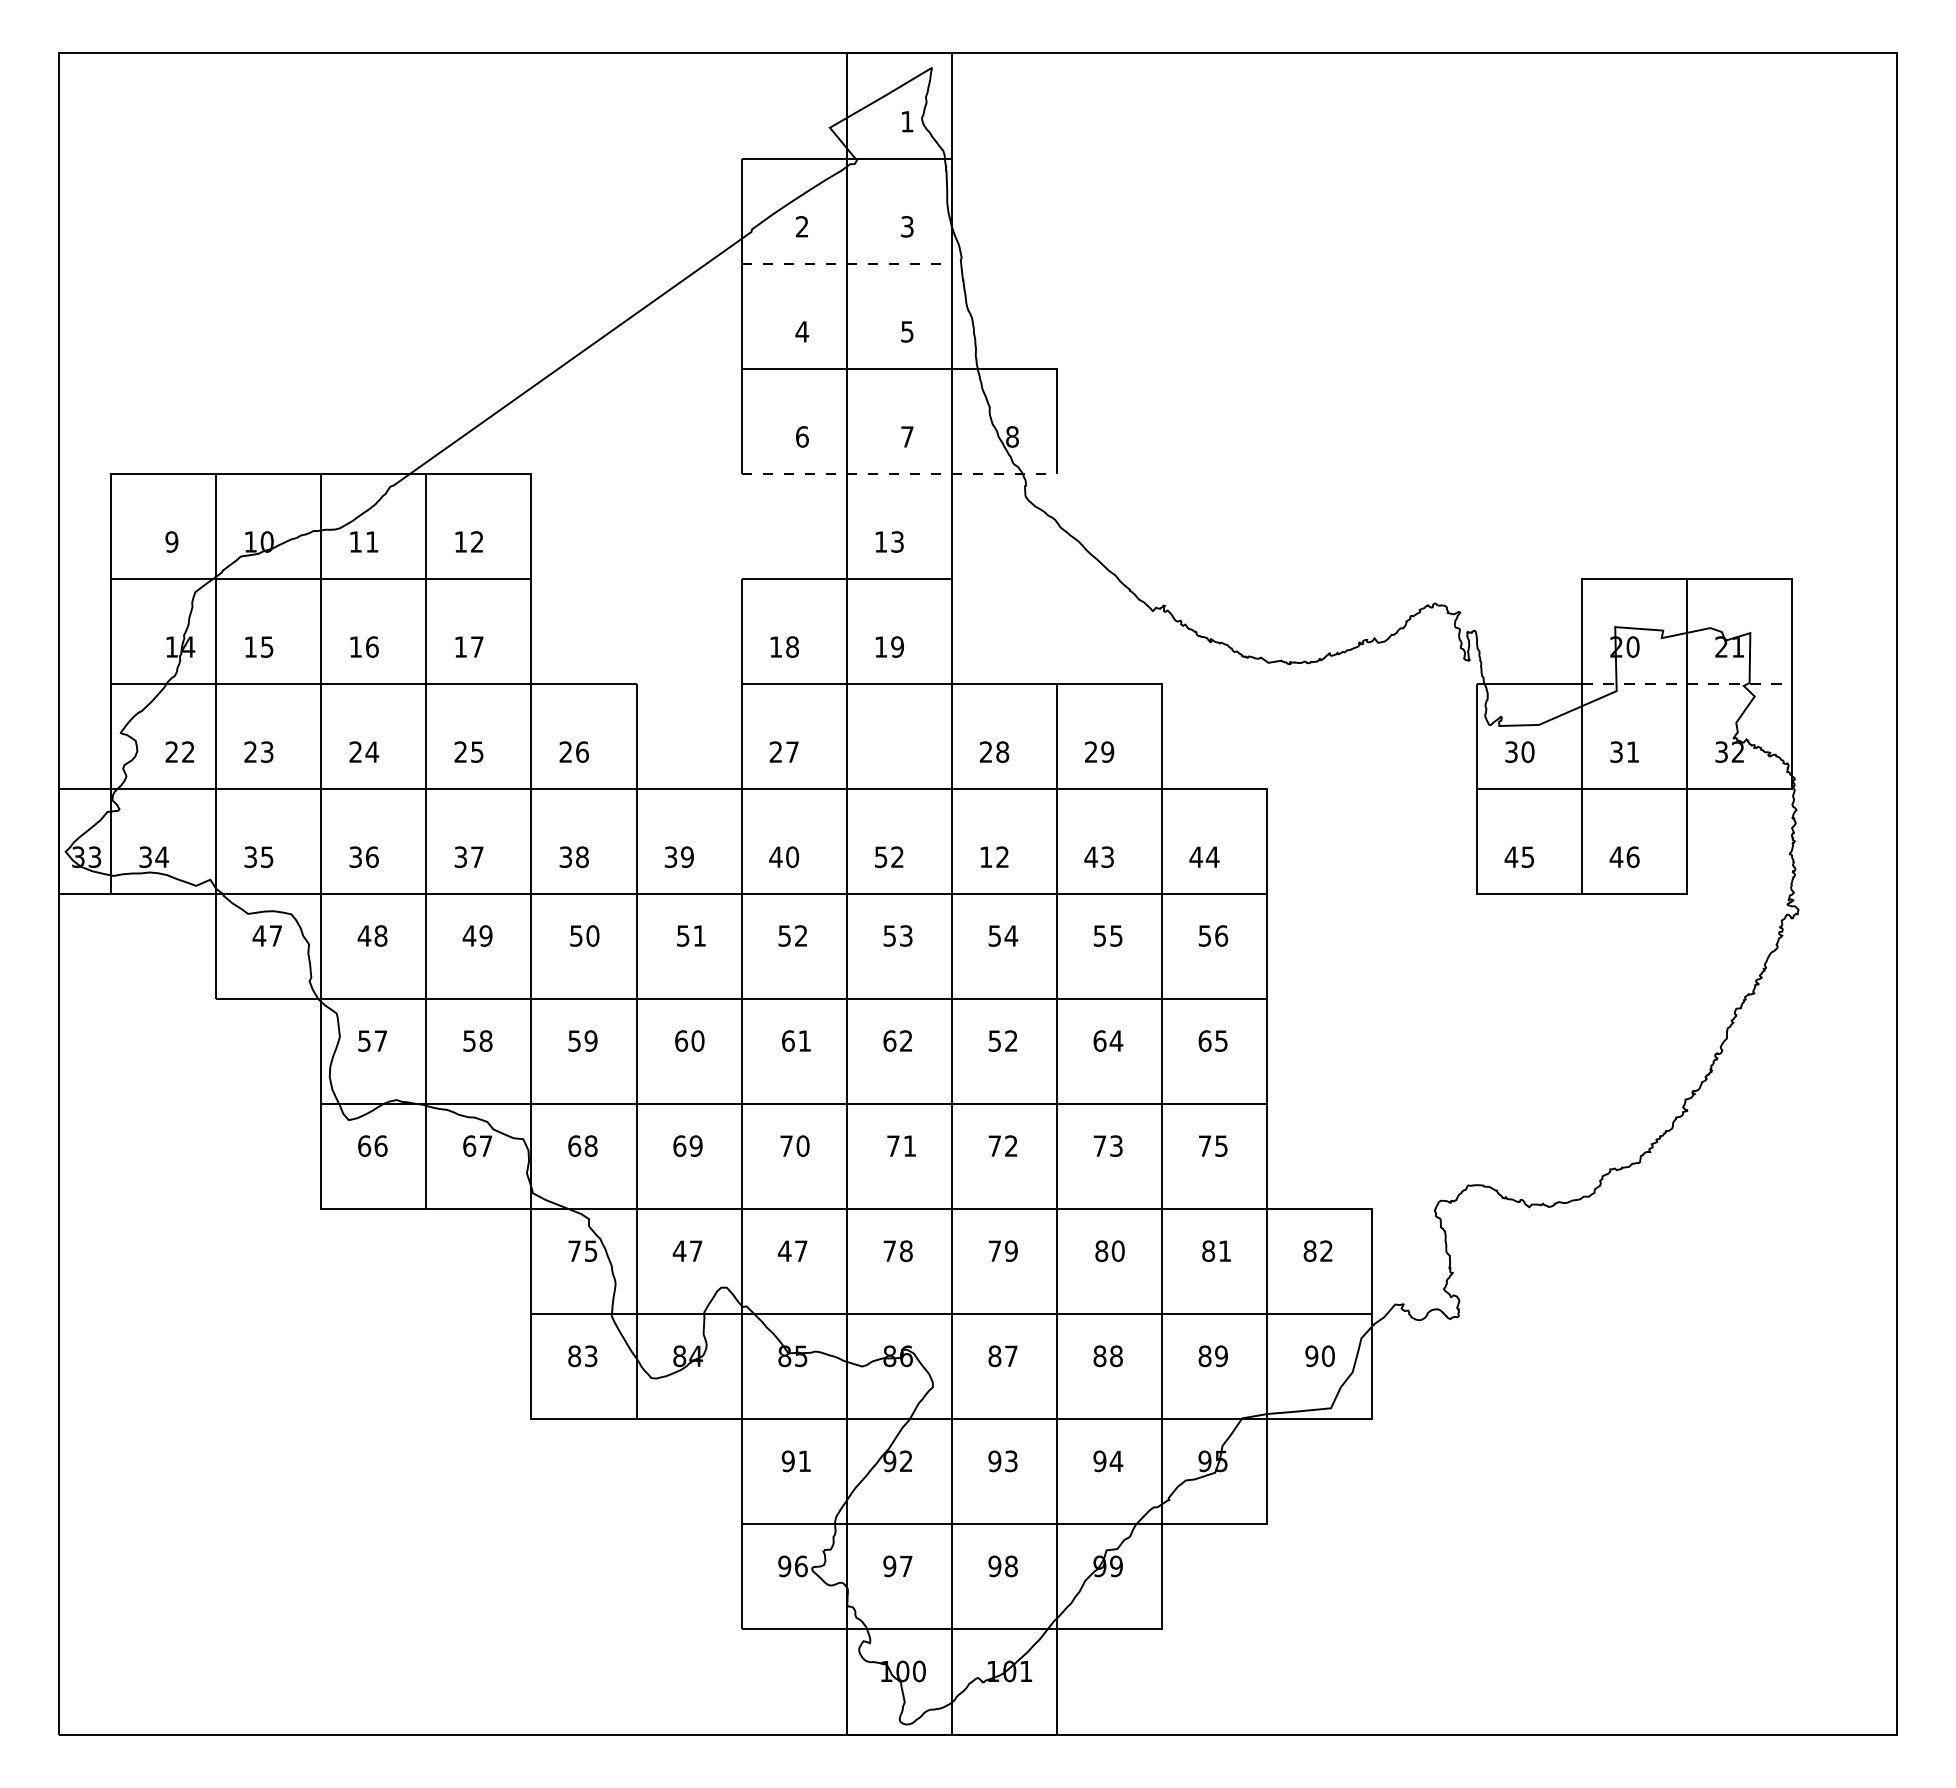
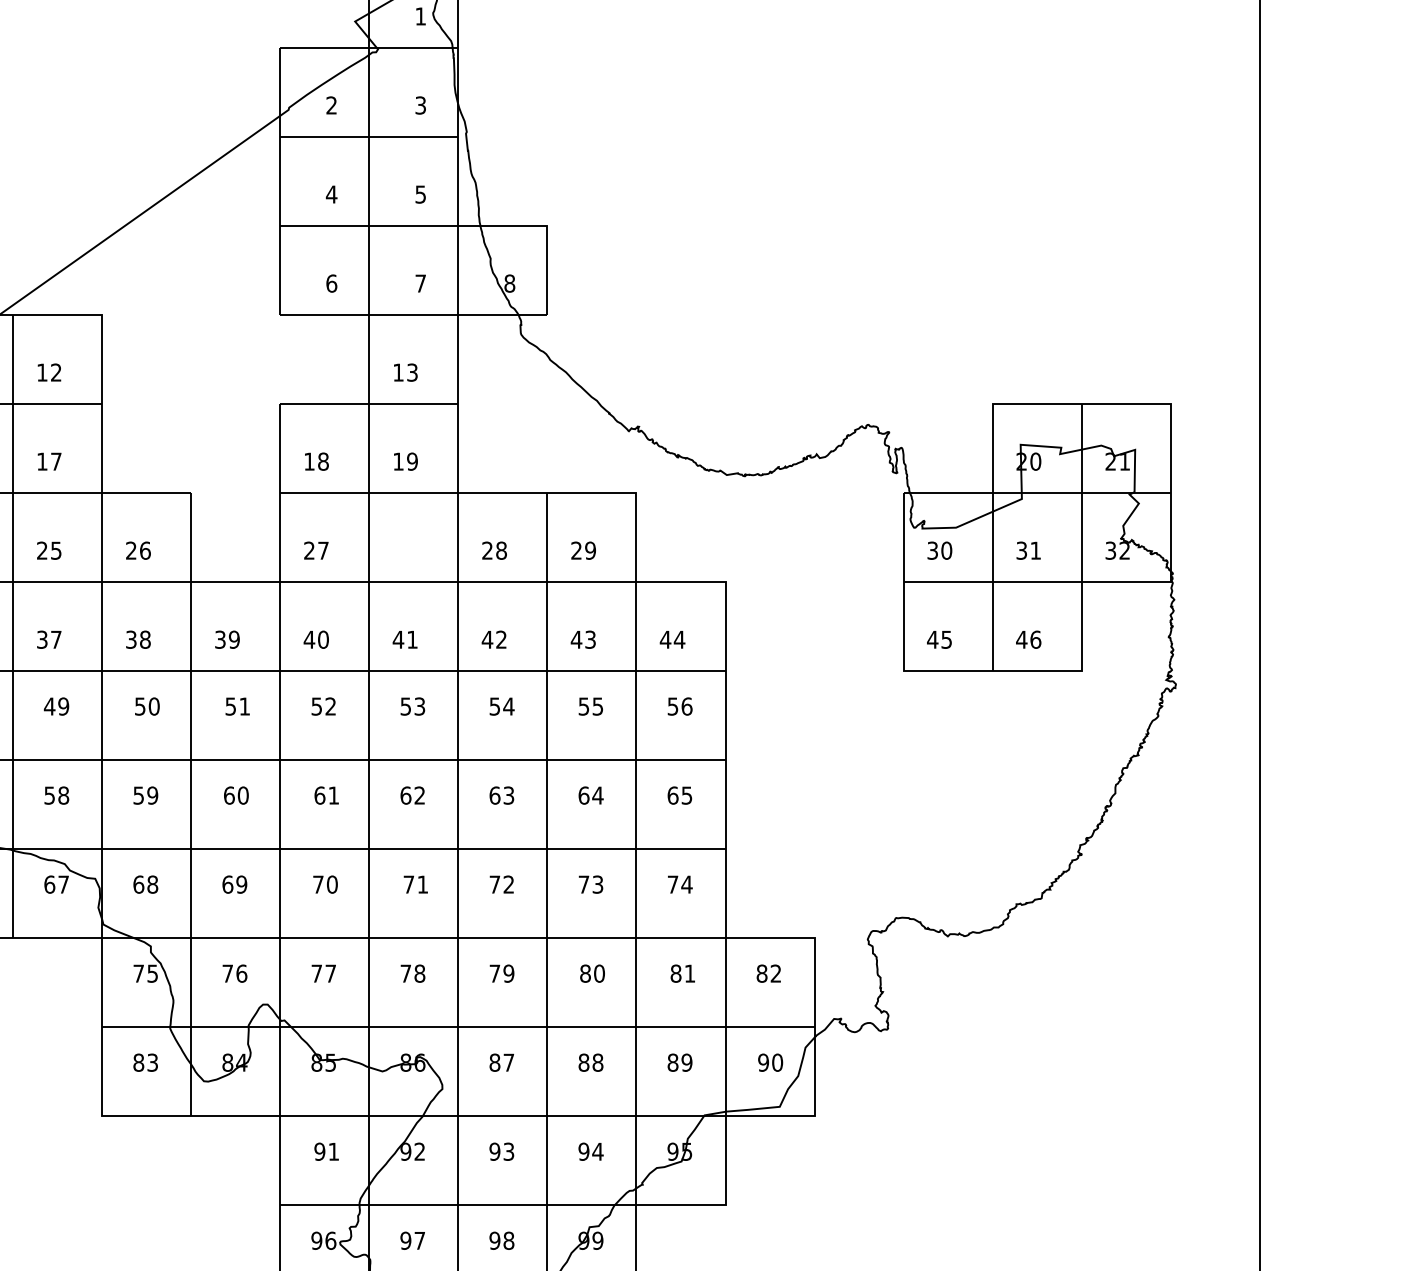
line: (847, 263) -> (370, 136), dashed -> solid
line: (899, 473) -> (414, 314), dashed -> solid
line: (1687, 683) -> (1081, 492), dashed -> solid
text: (985, 856) -> (486, 639), 12 -> 42
text: (888, 857) -> (404, 640), 52 -> 41
text: (1002, 1040) -> (501, 795), 52 -> 63
text: (1221, 1145) -> (686, 884), 75 -> 74
text: (784, 1250) -> (316, 973), 47 -> 77
text: (687, 1251) -> (234, 973), 47 -> 76

